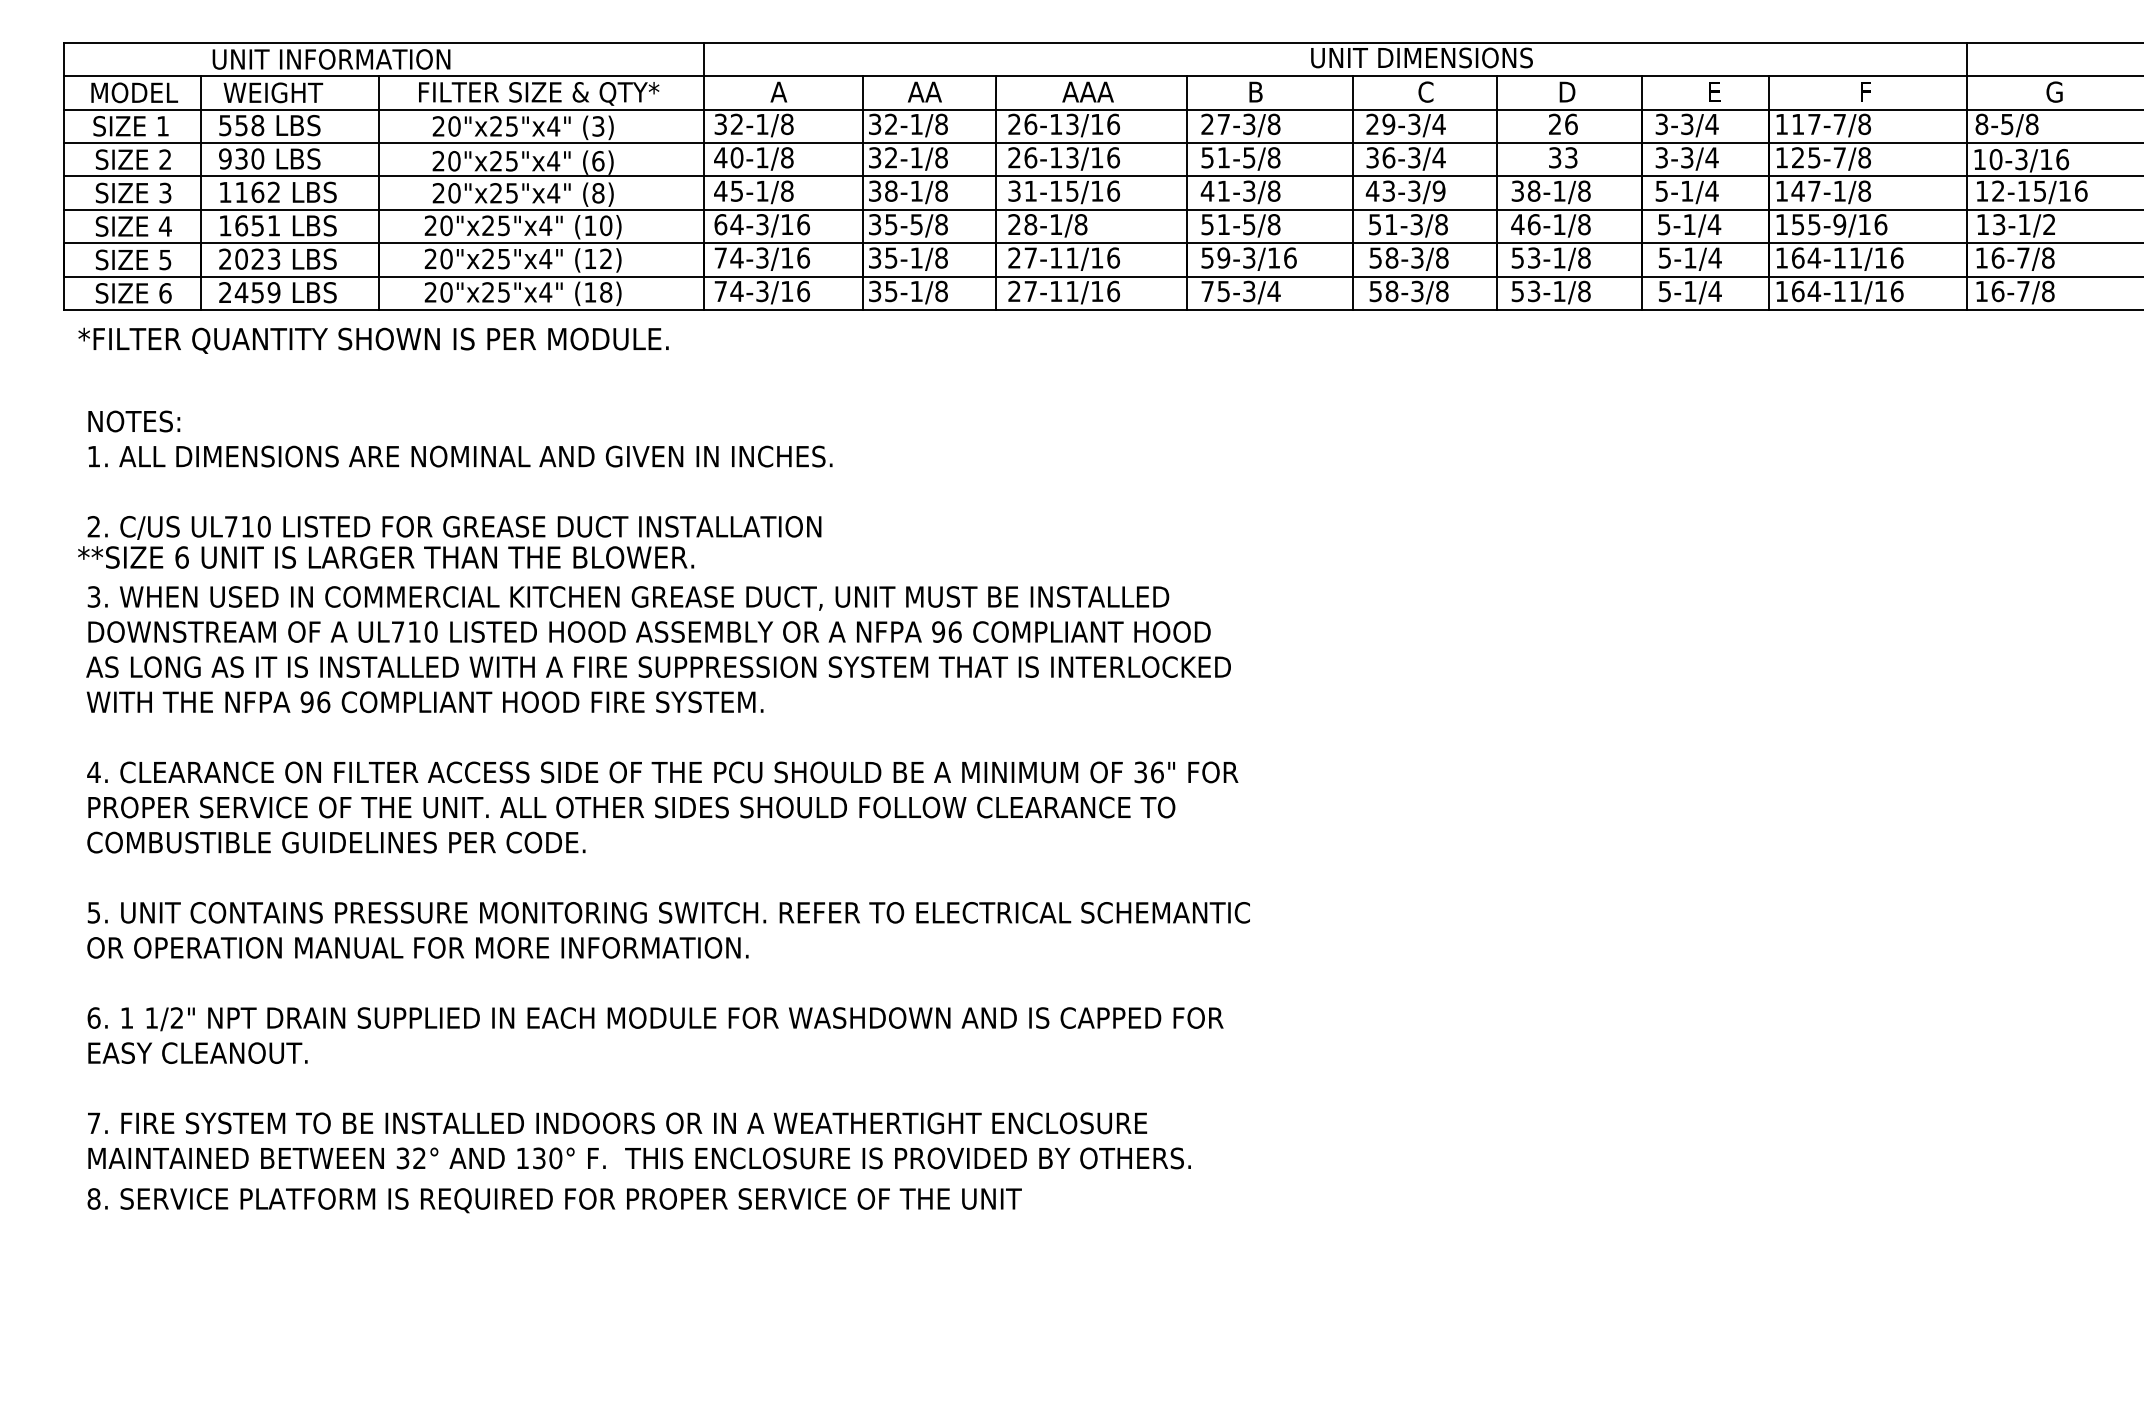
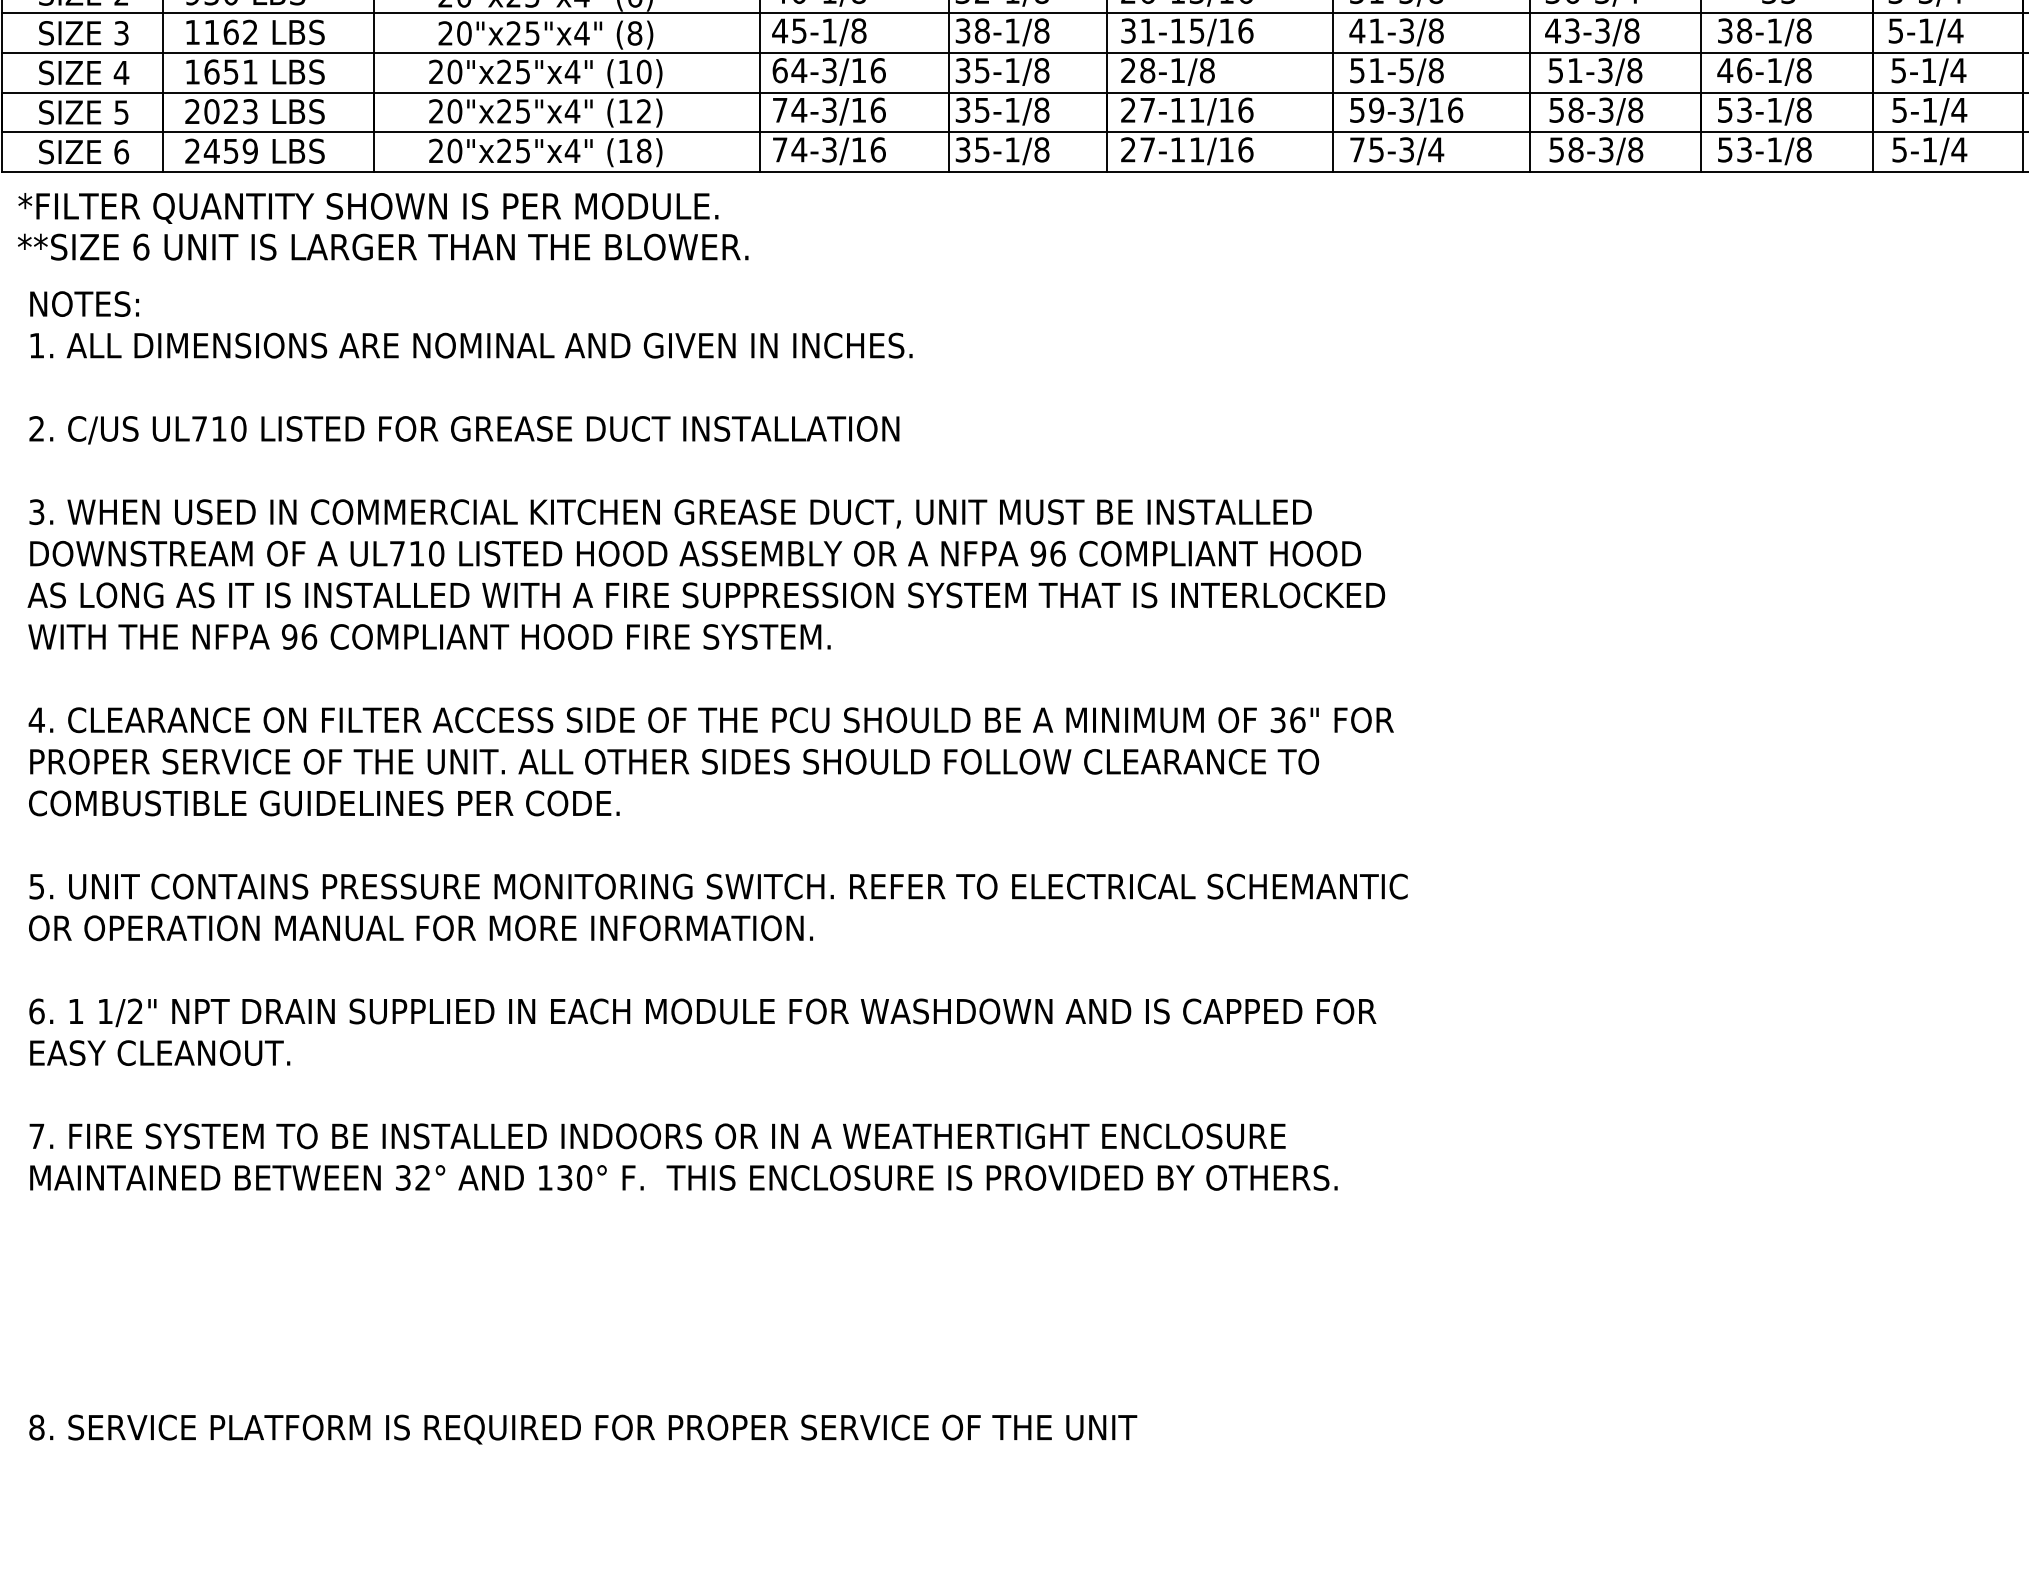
text: (1438, 190) -> (1631, 30), 43-3/9 -> 43-3/8
text: (916, 224) -> (1012, 70), 35-5/8 -> 35-1/8
text: (386, 557) -> (383, 247), moved
text: (554, 1200) -> (582, 1429), moved

